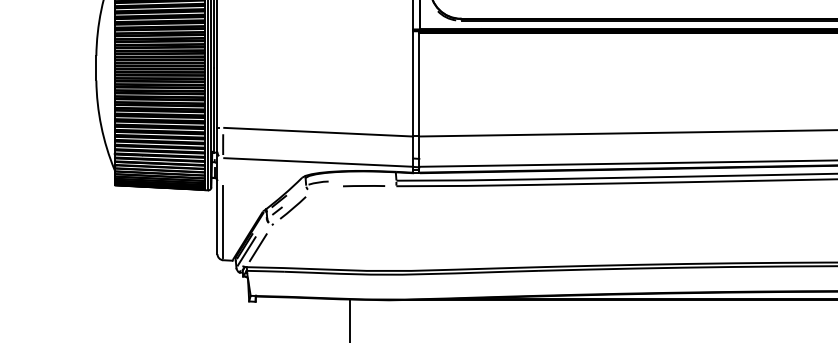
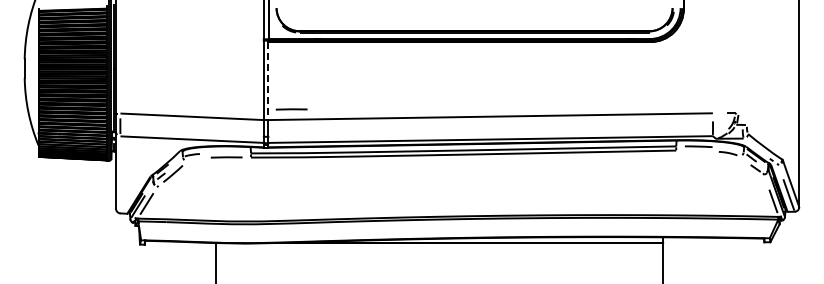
line: (419, 85) -> (268, 81), solid -> dashed
line: (450, 122) -> (291, 109), added
line: (223, 221) -> (120, 184), removed

